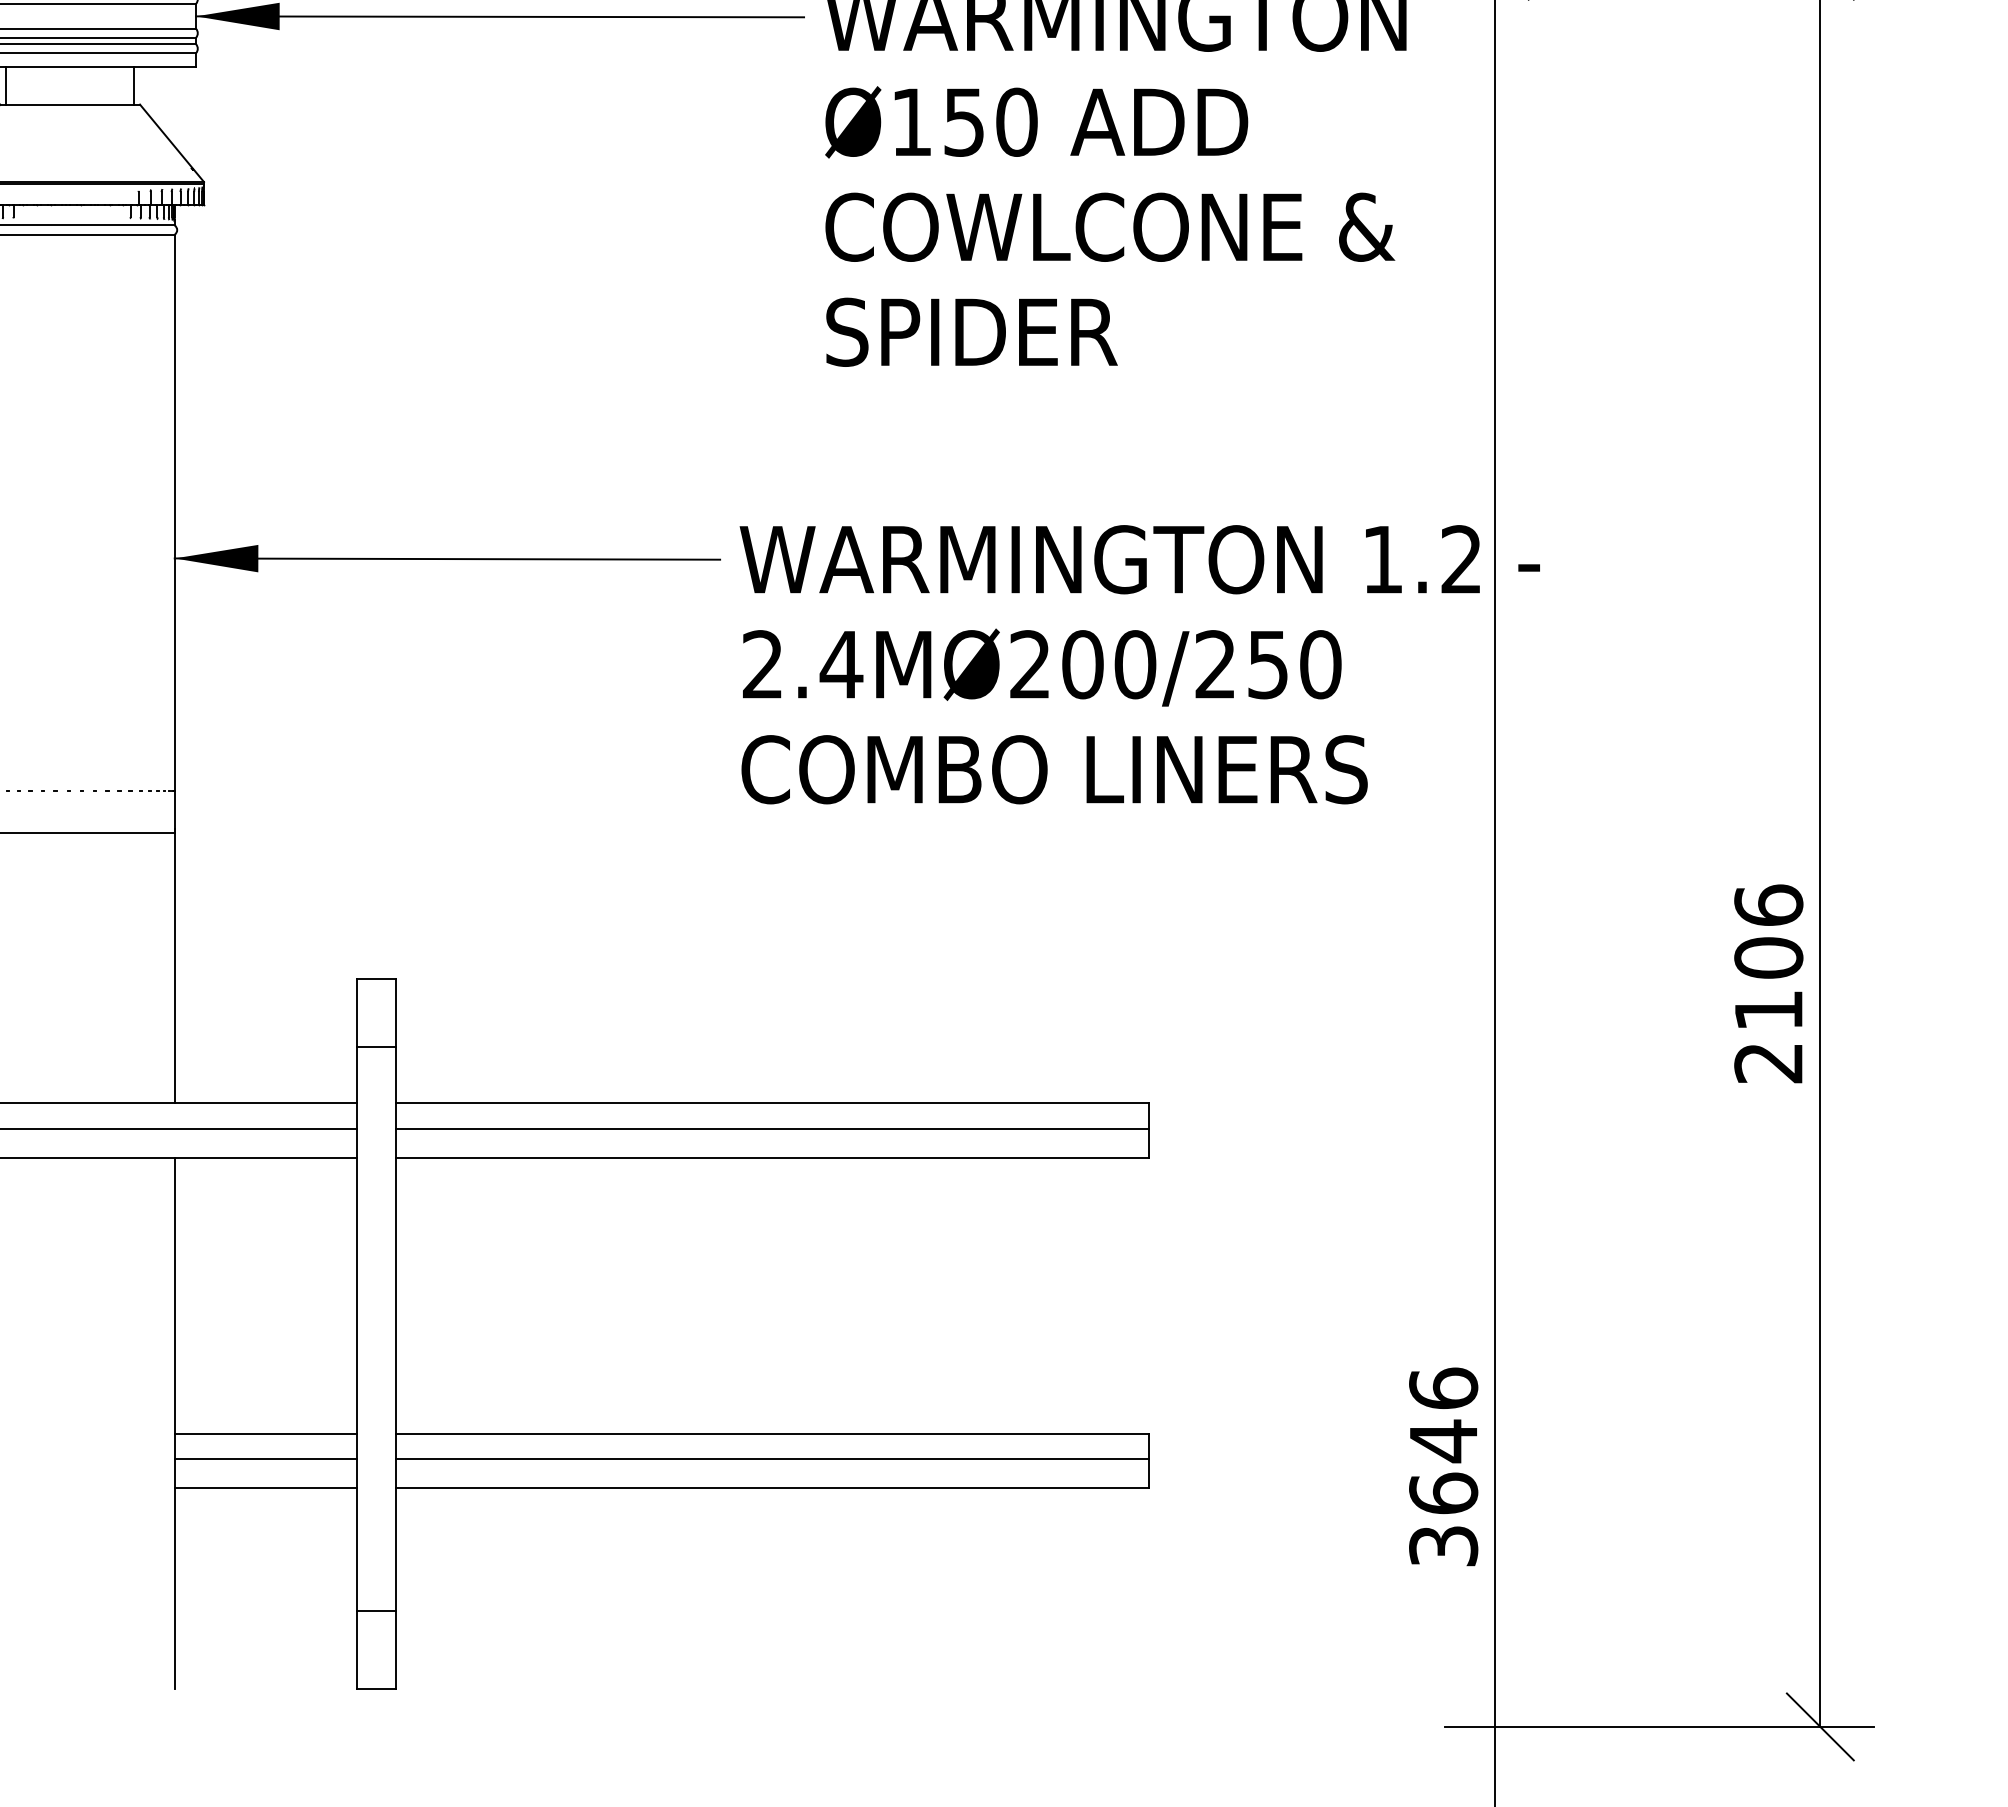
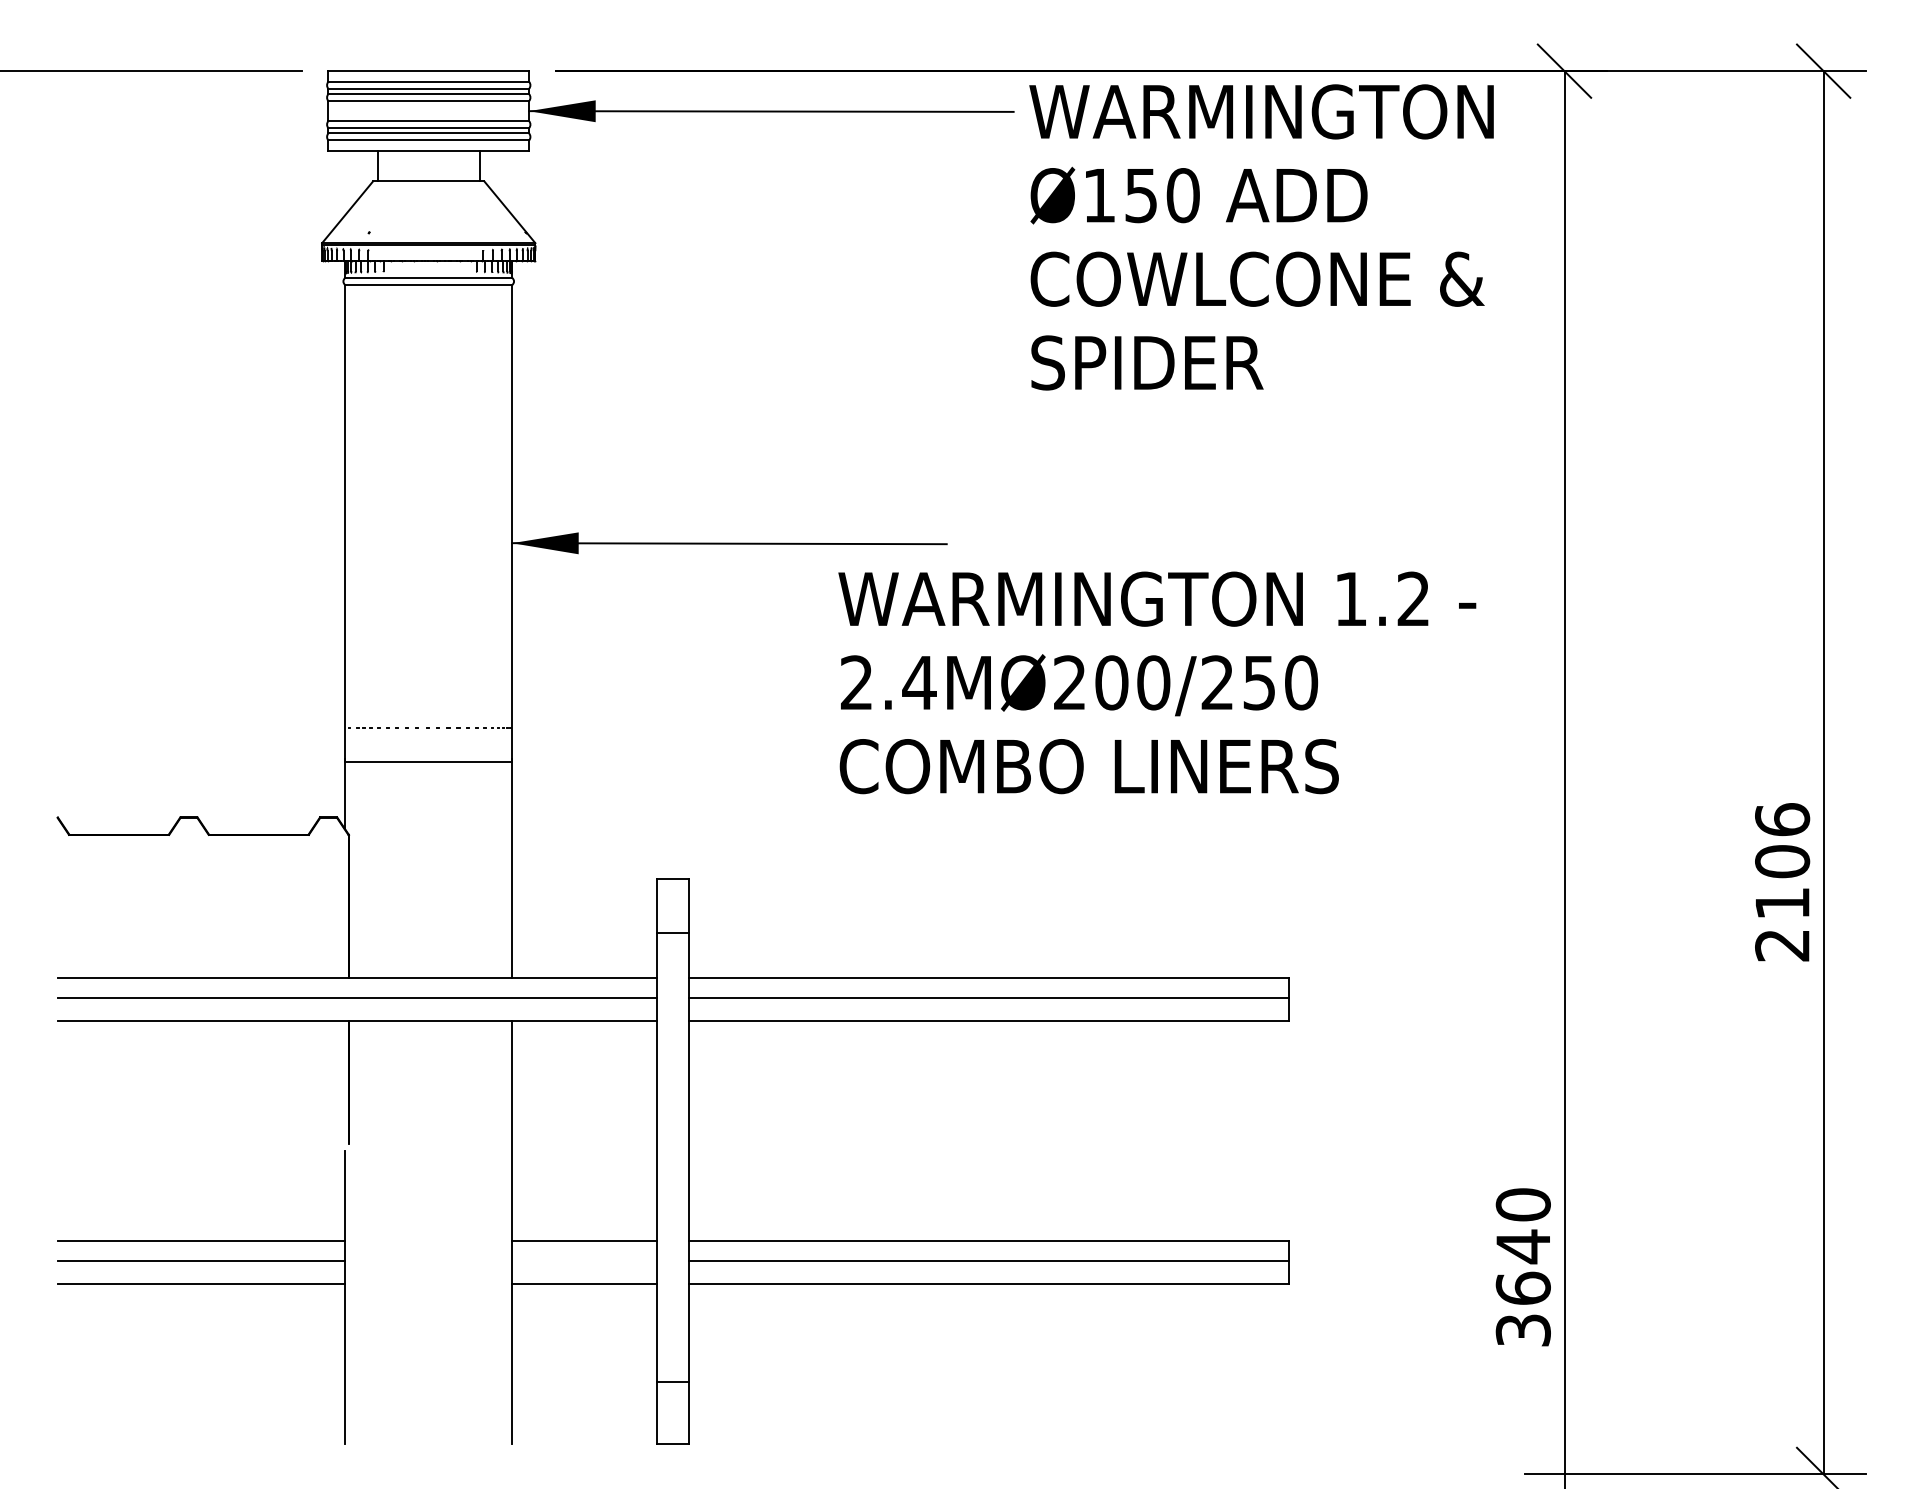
text: (1140, 664) -> (1157, 682), moved
text: (1442, 1388) -> (1522, 1204), 3646 -> 3640
line: (265, 1458) -> (584, 1260), removed

